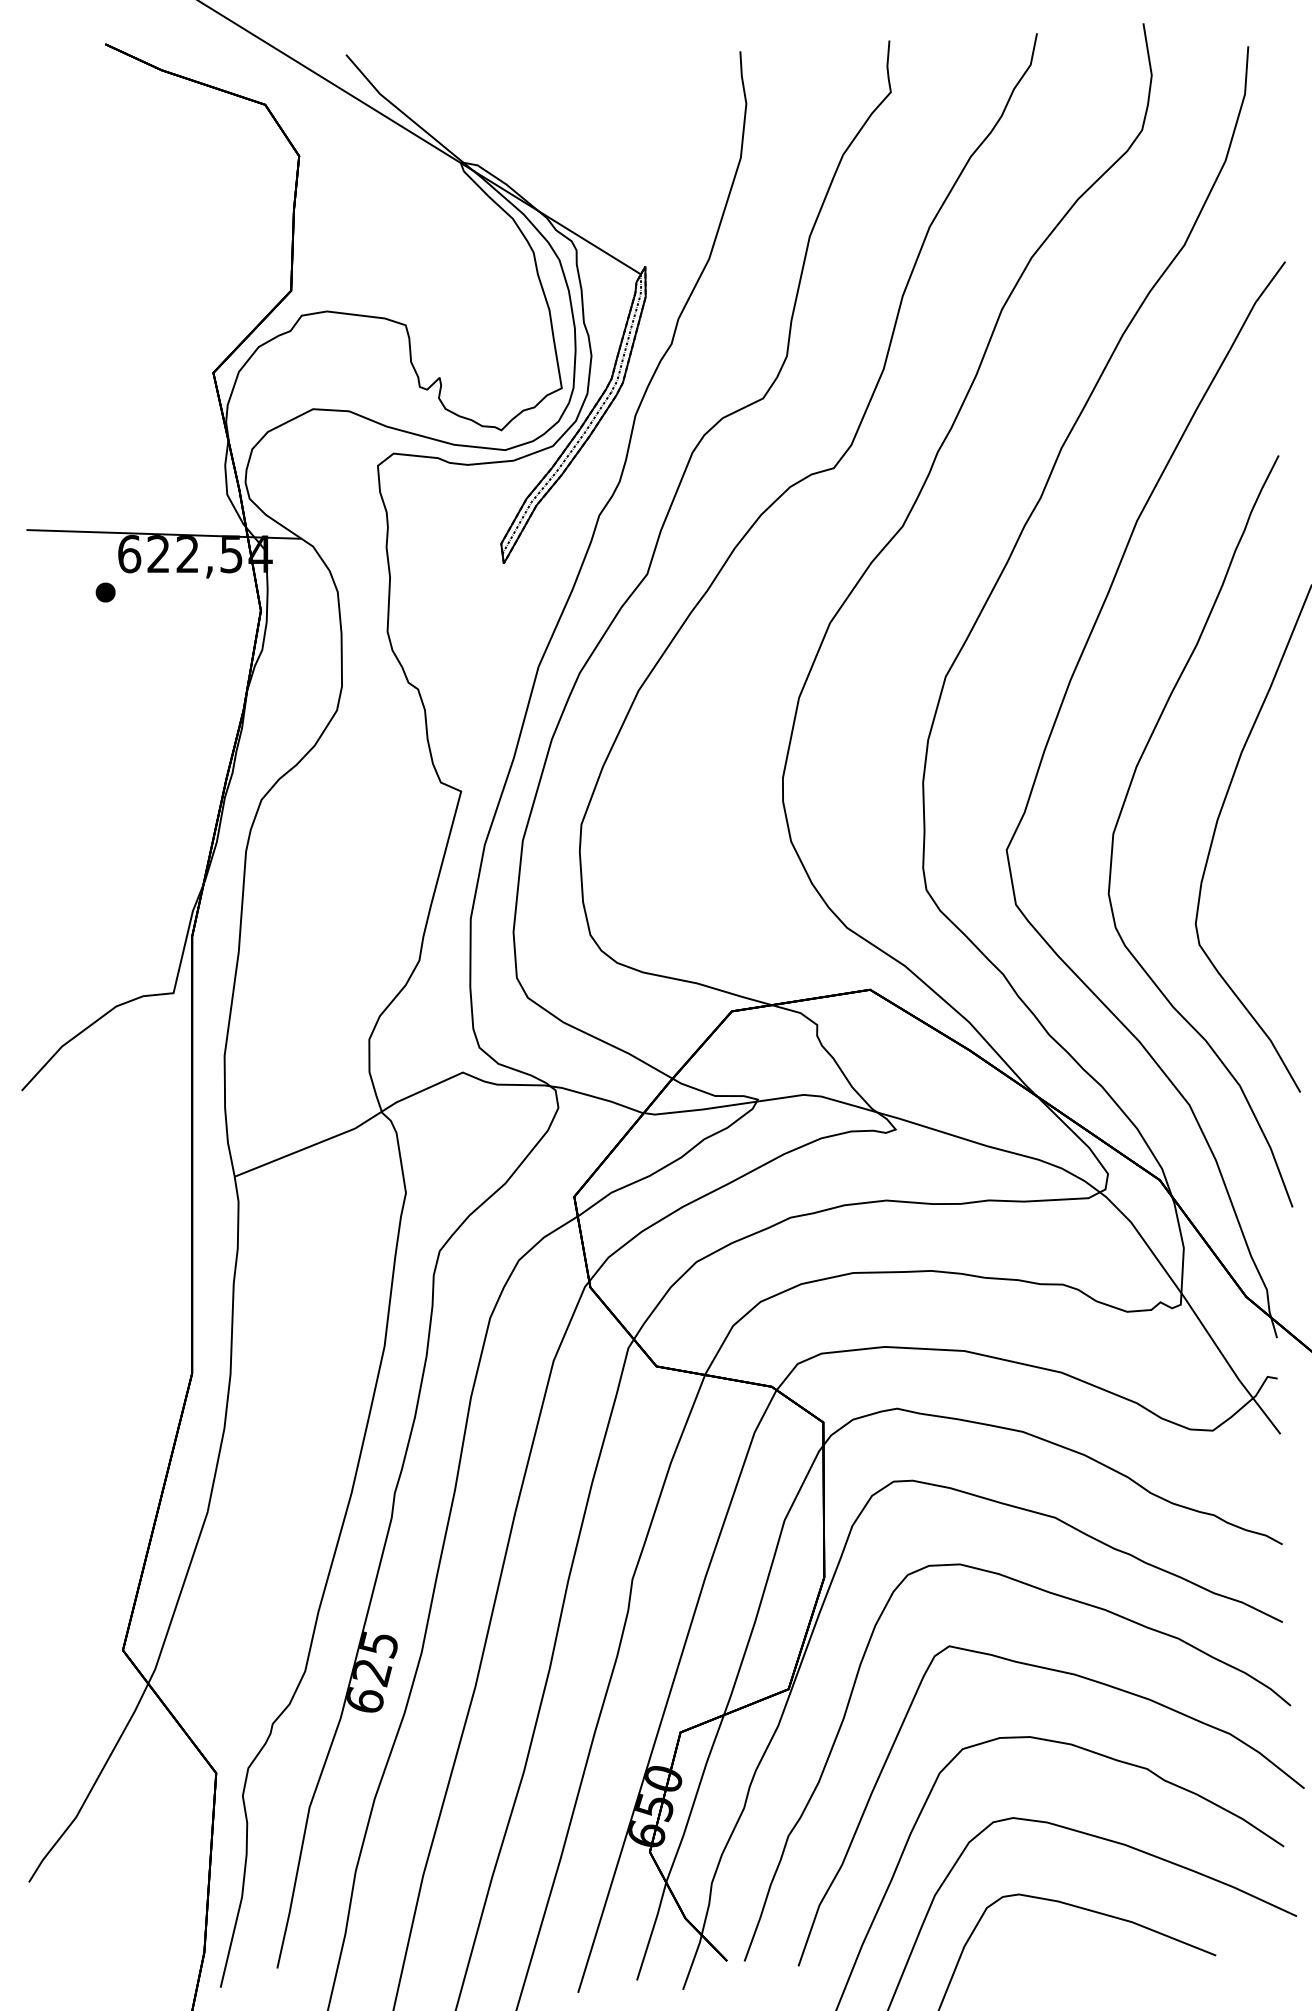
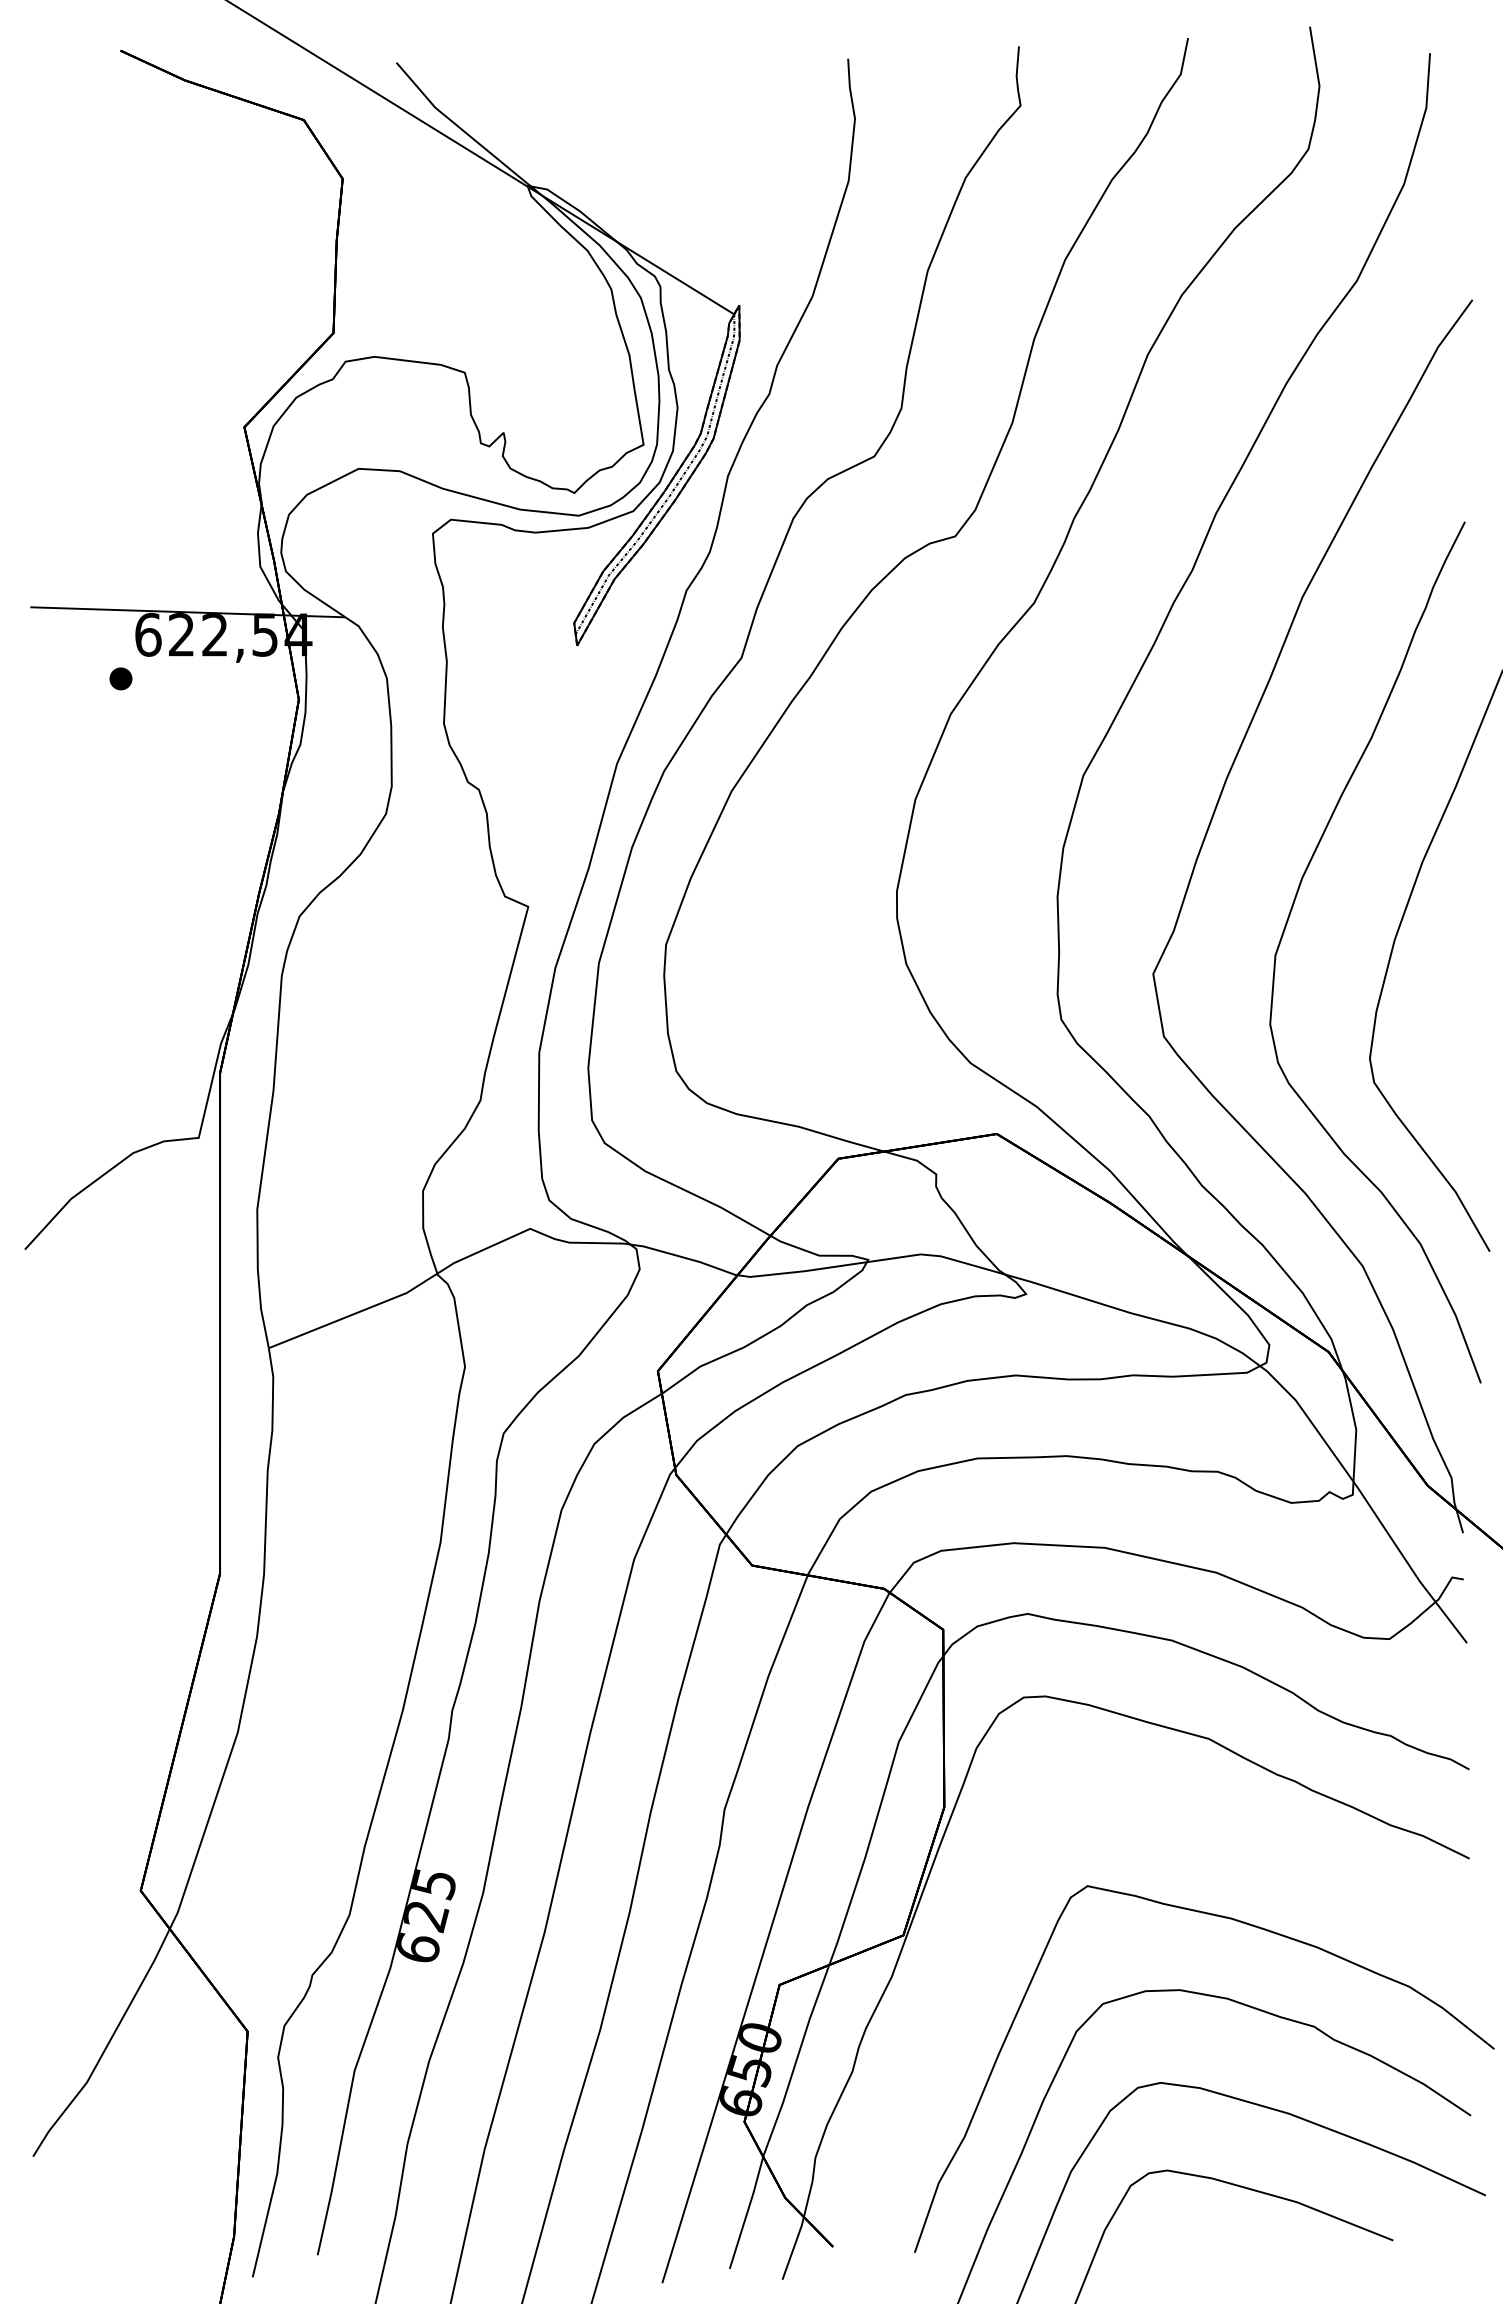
curve: (1067, 1599) -> (1222, 1832), removed

